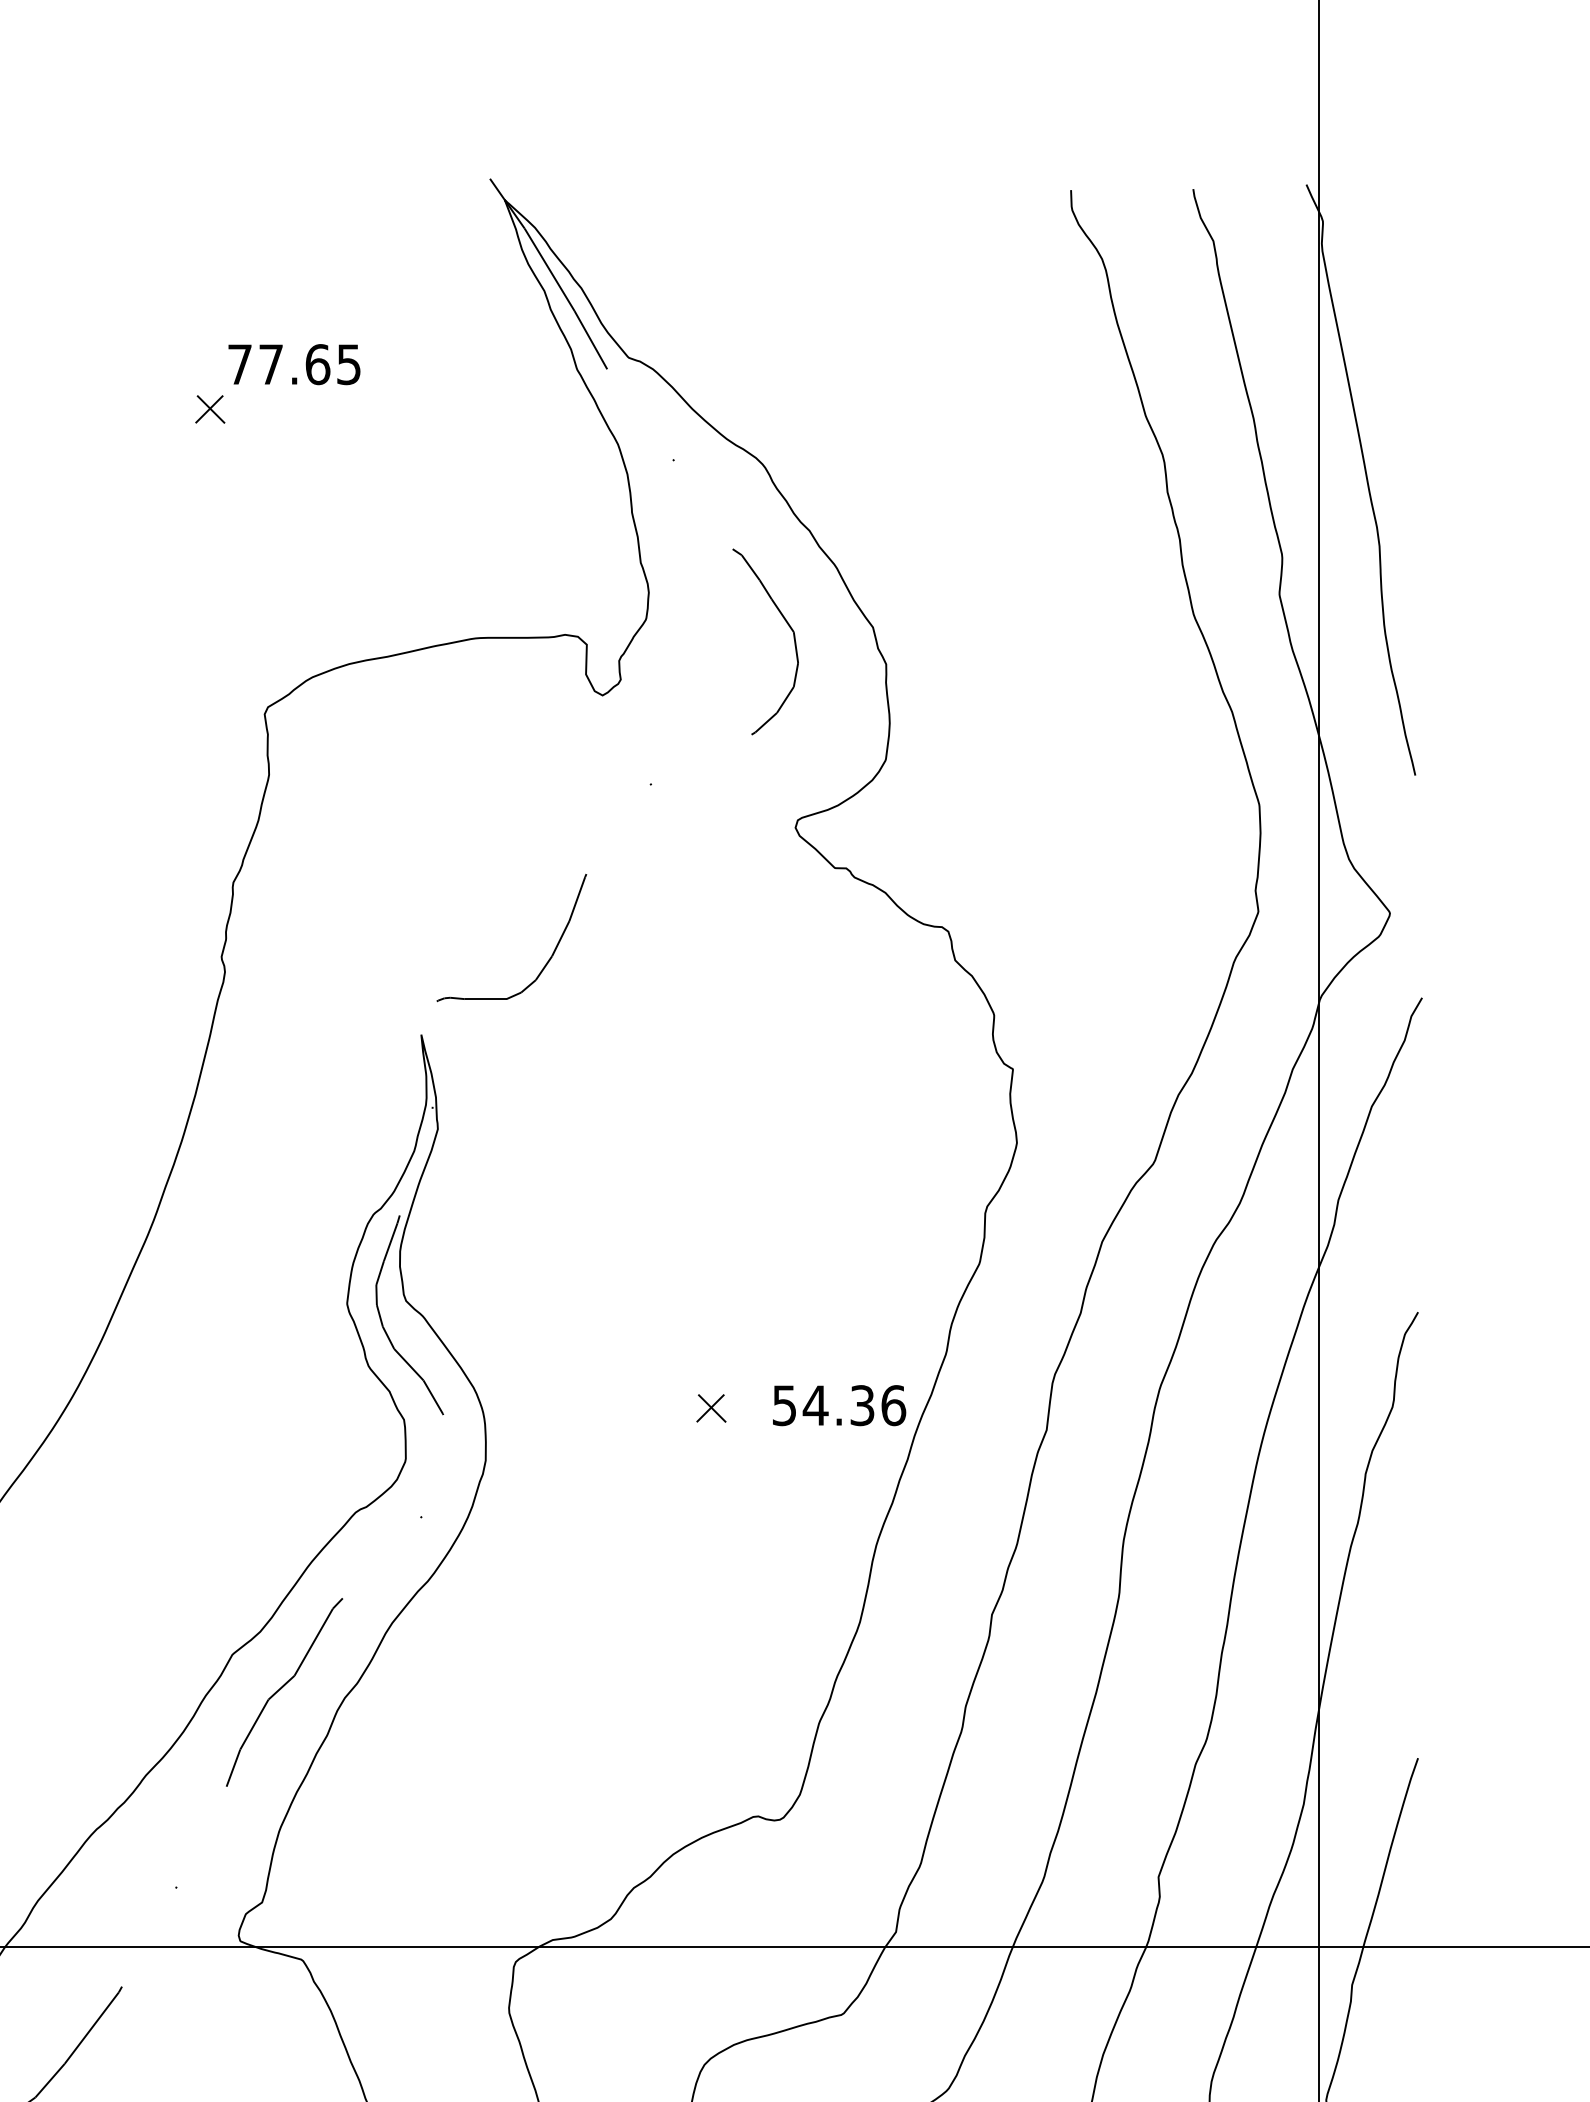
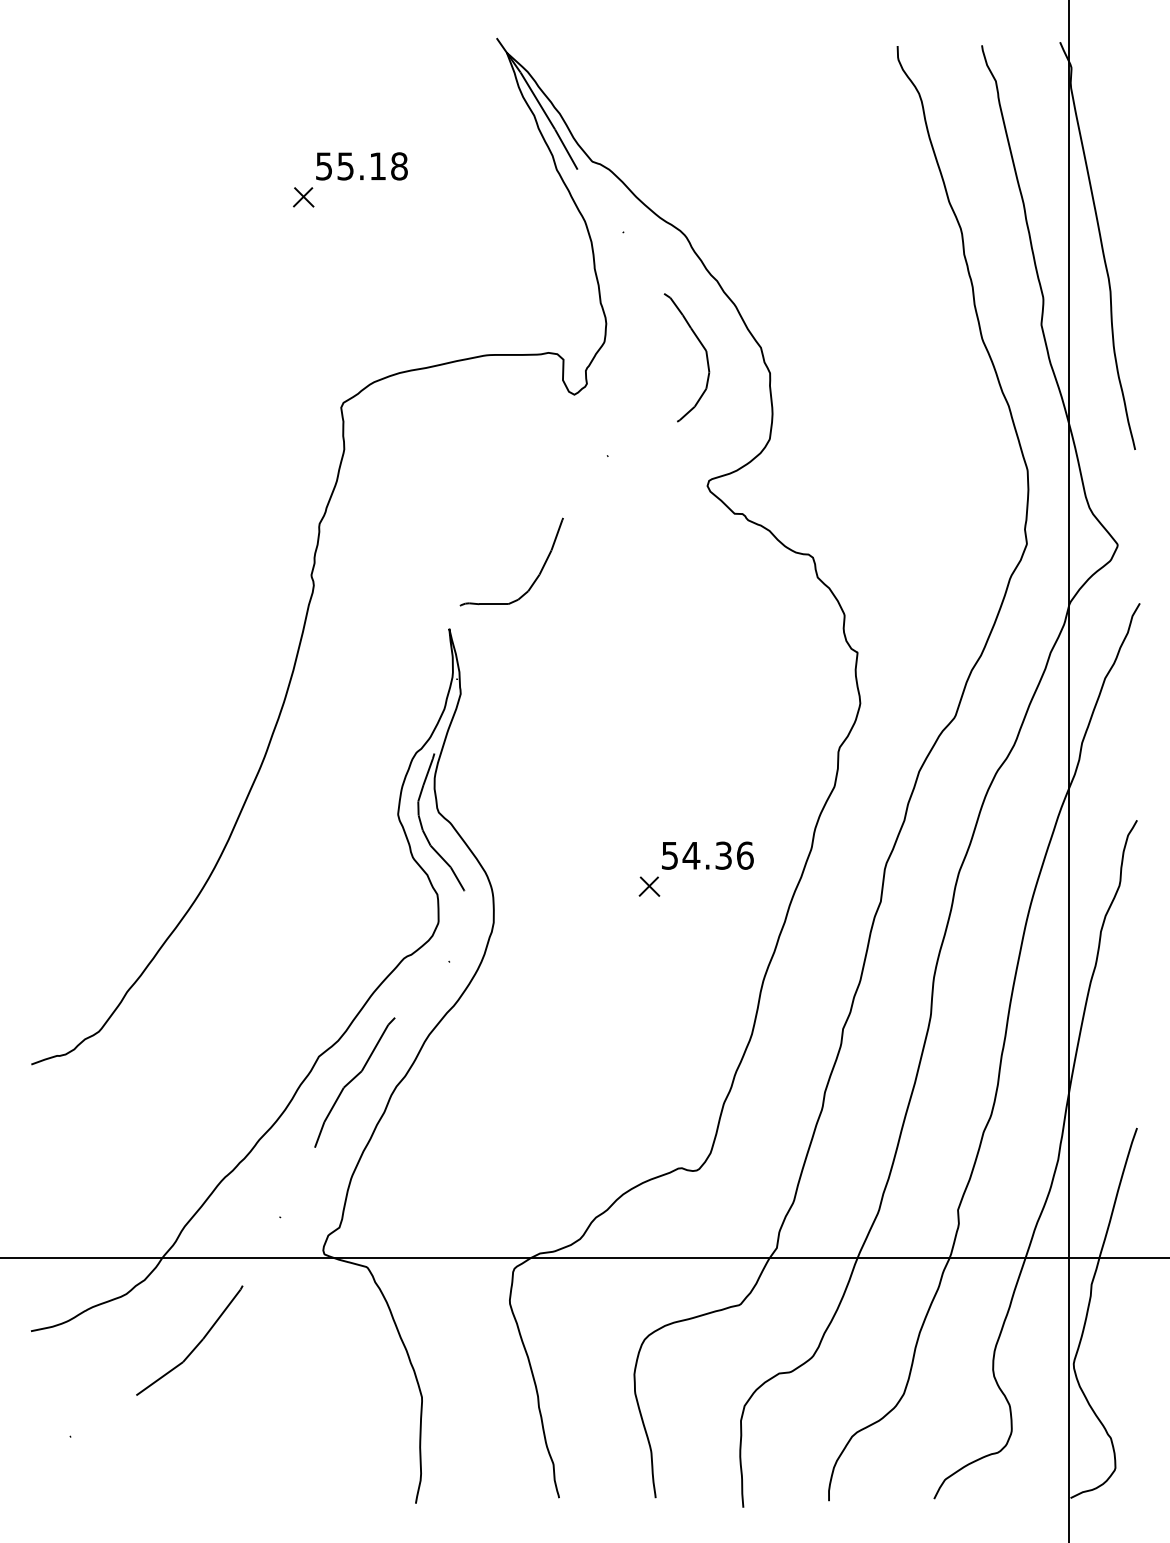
text: (294, 364) -> (361, 166), 77.65 -> 55.18
text: (838, 1405) -> (707, 855), moved

